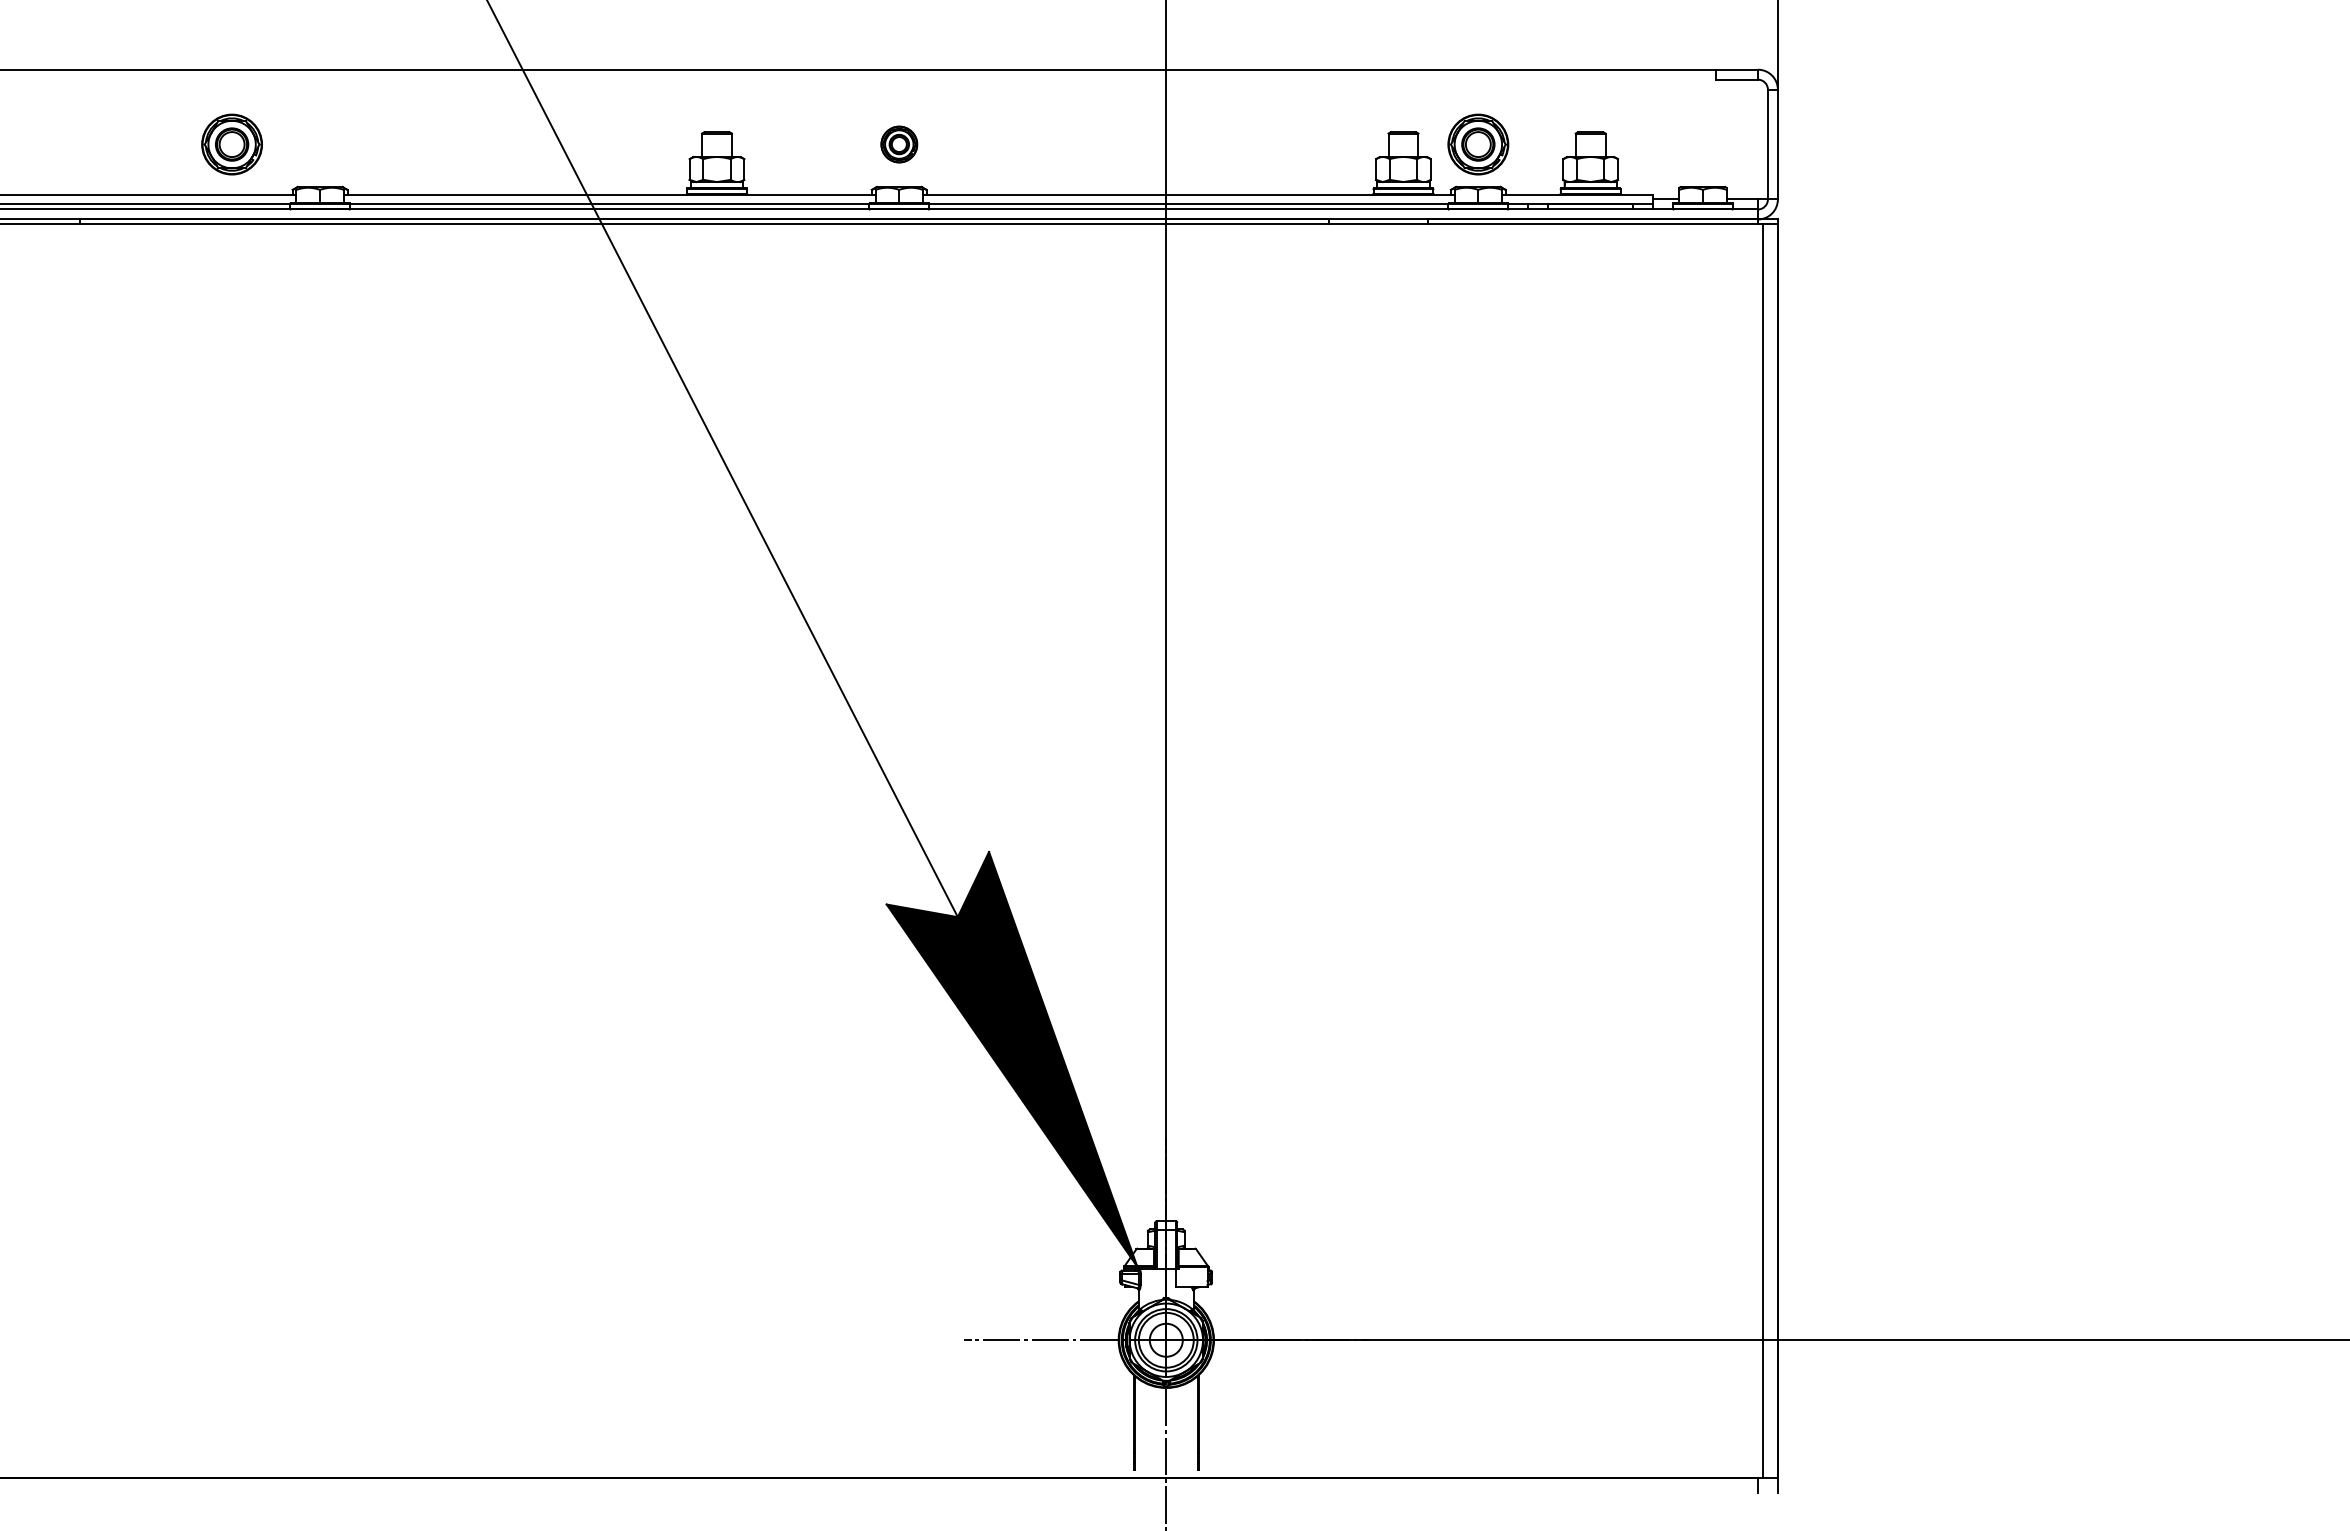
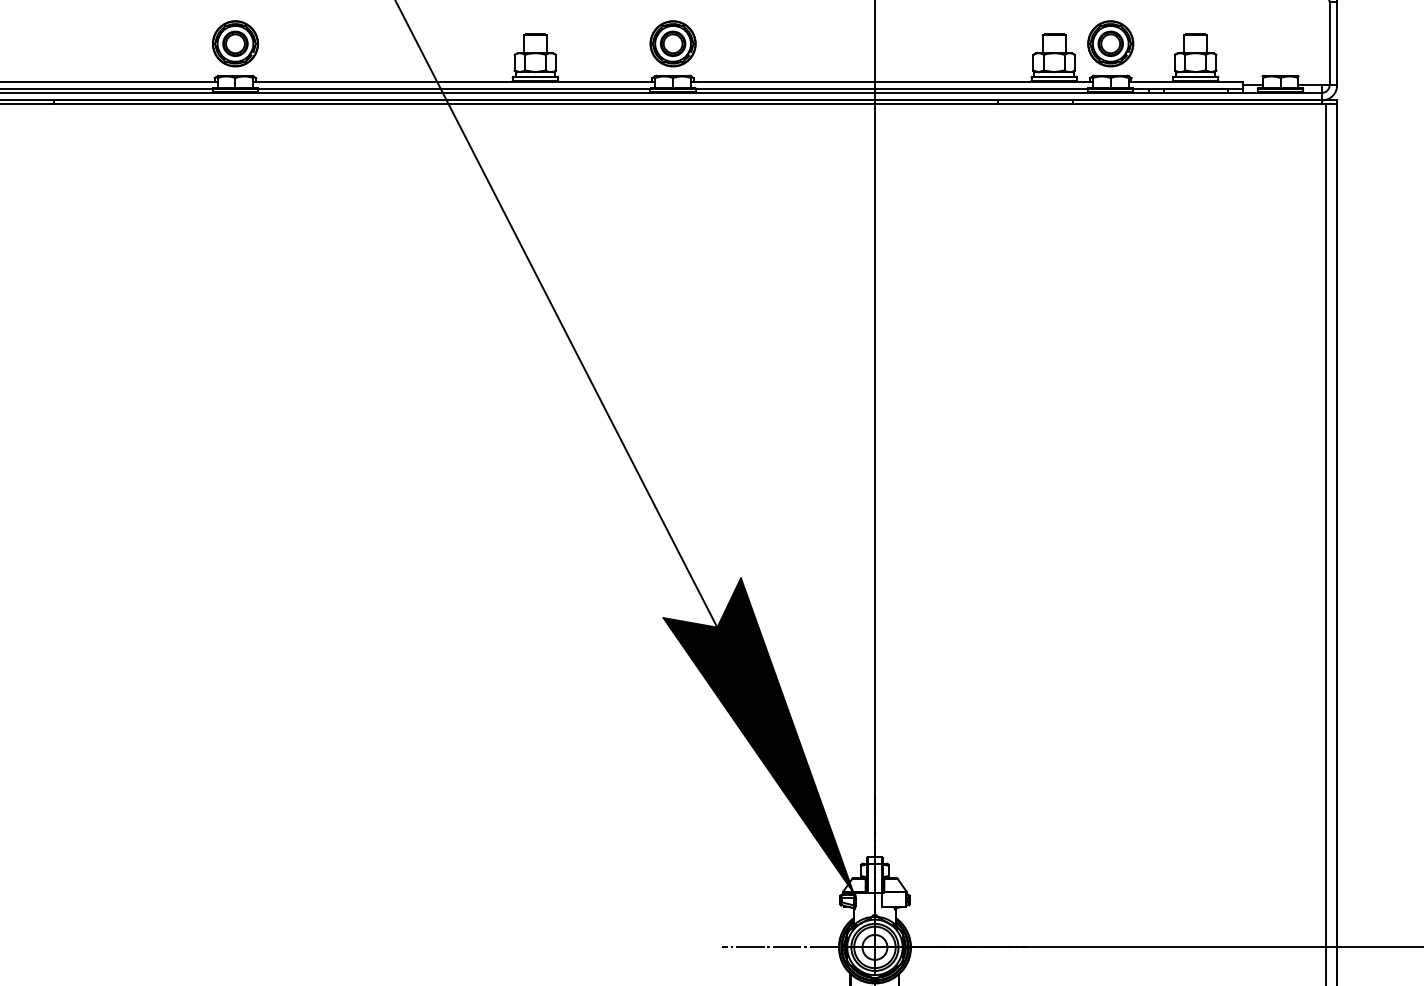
part: (231, 144) -> (235, 43), moved
part: (899, 144) -> (673, 43), size x1.67

